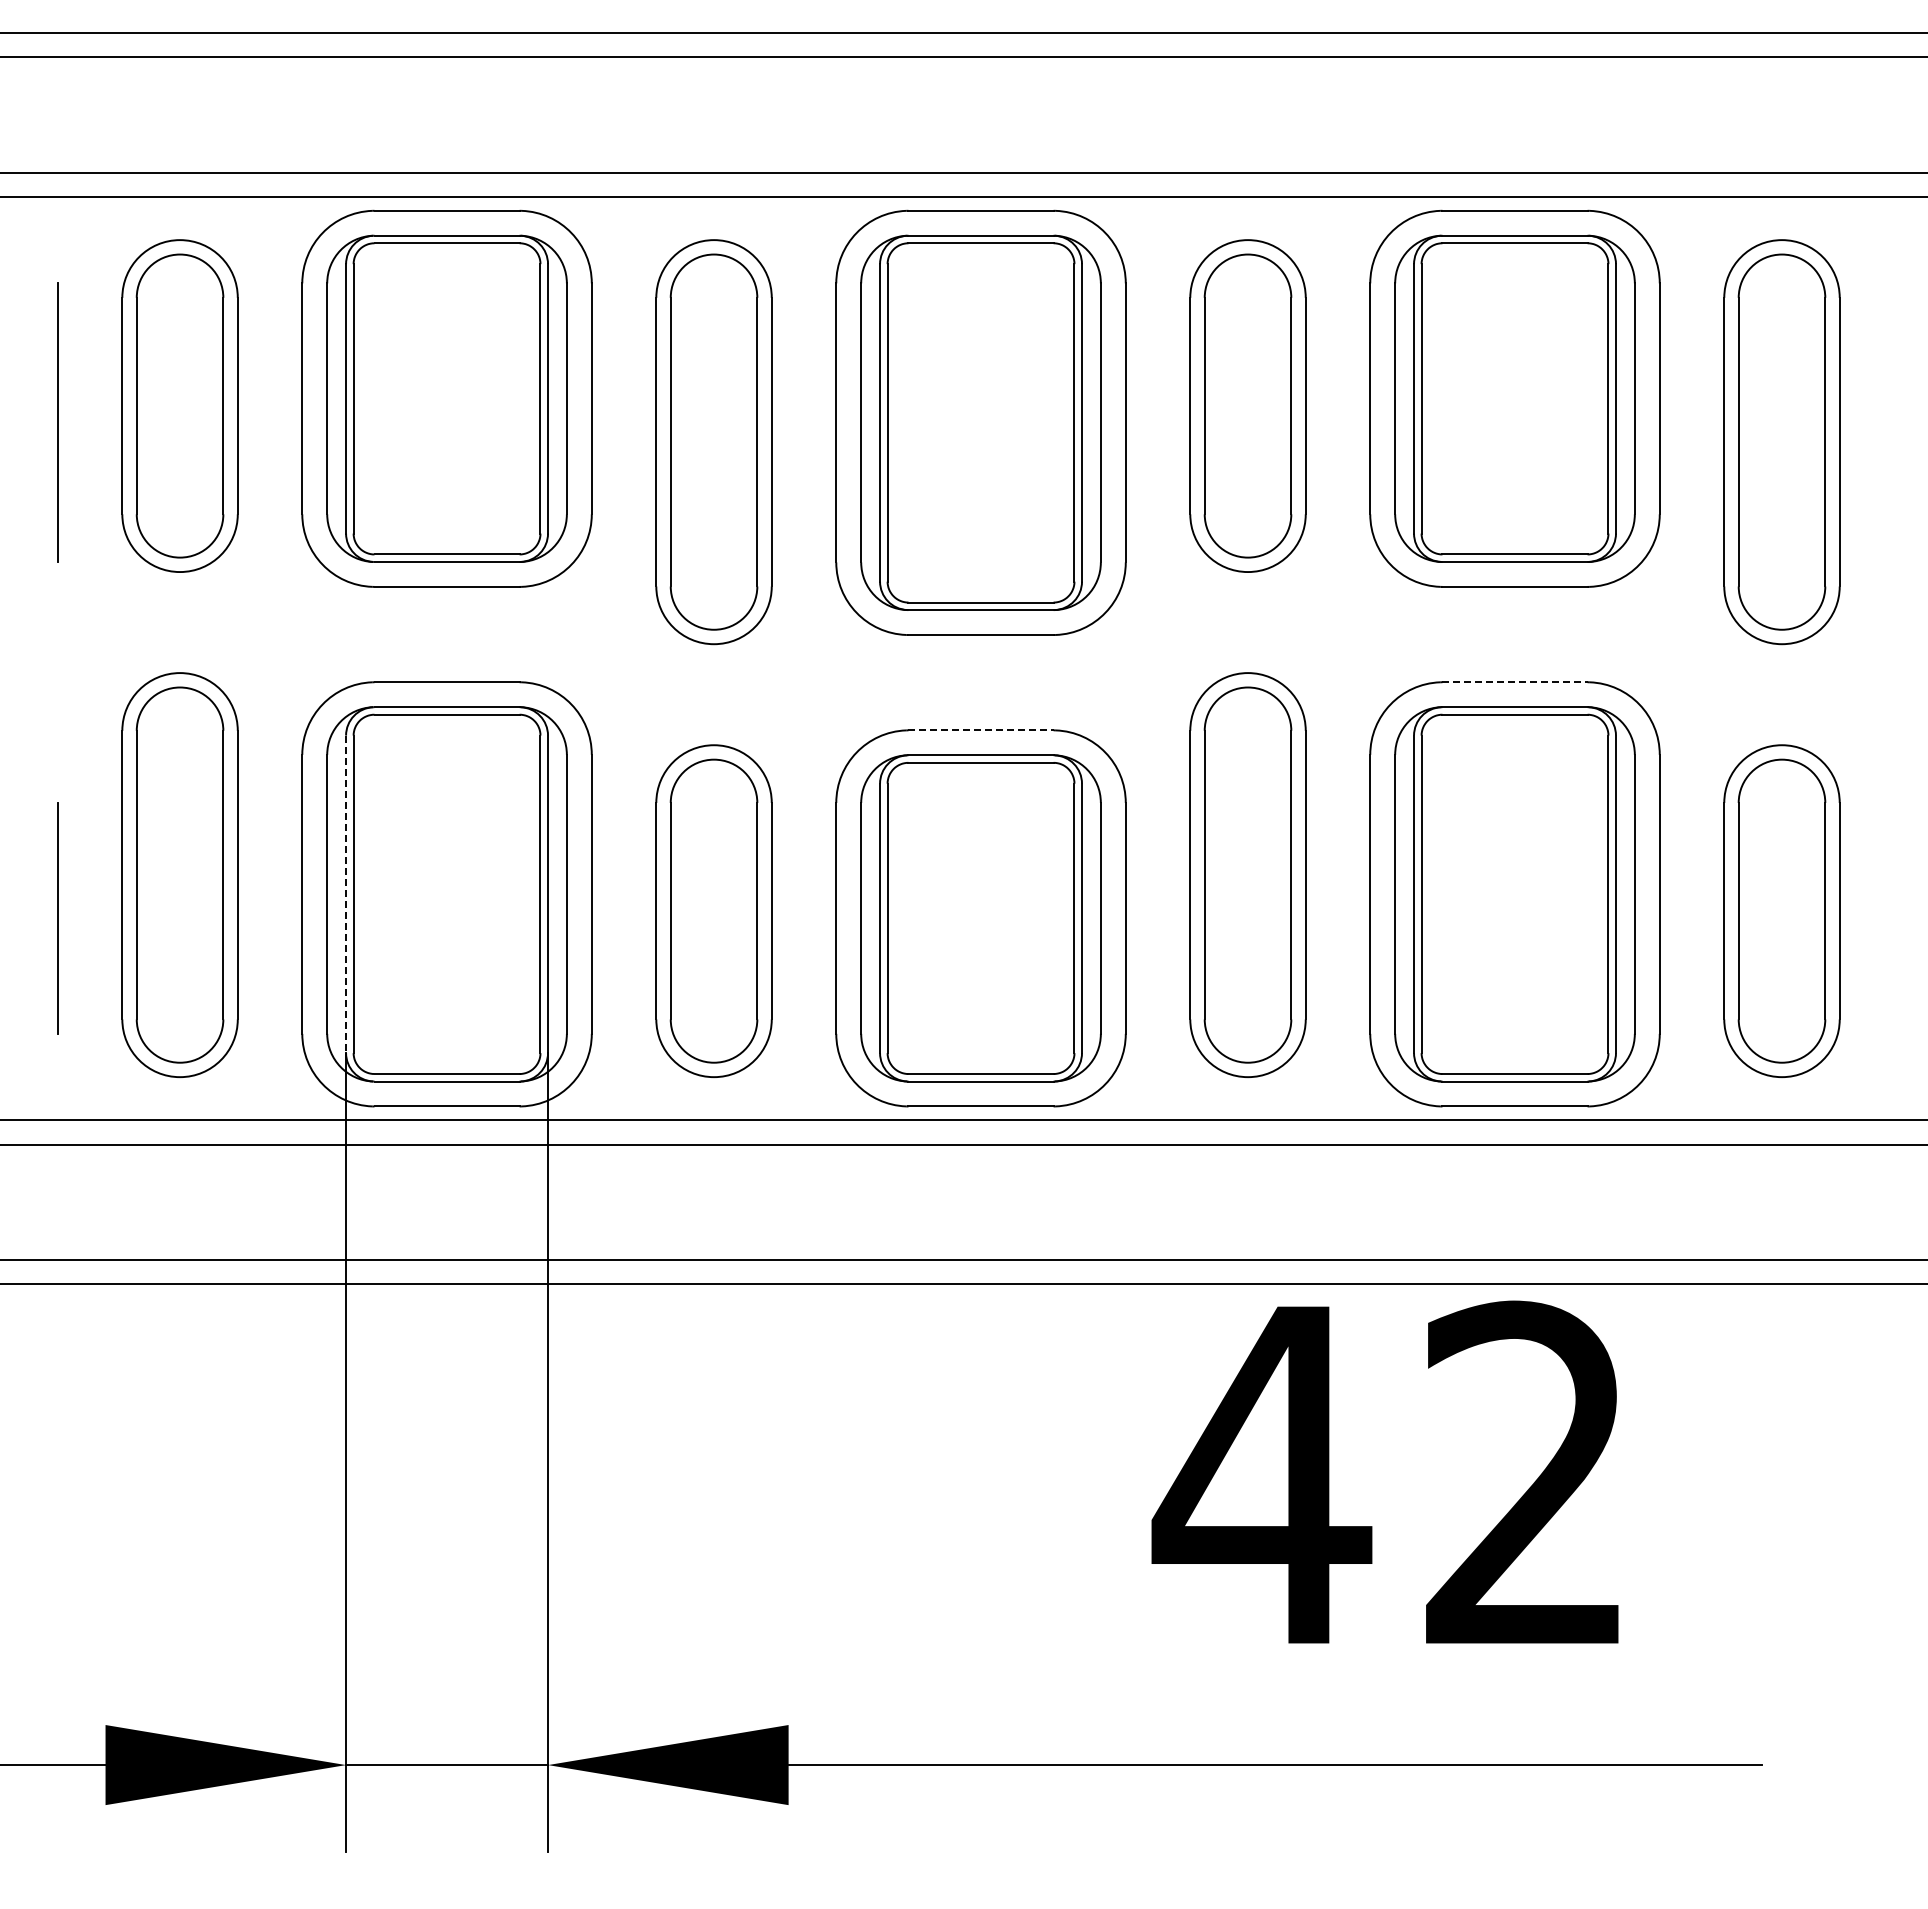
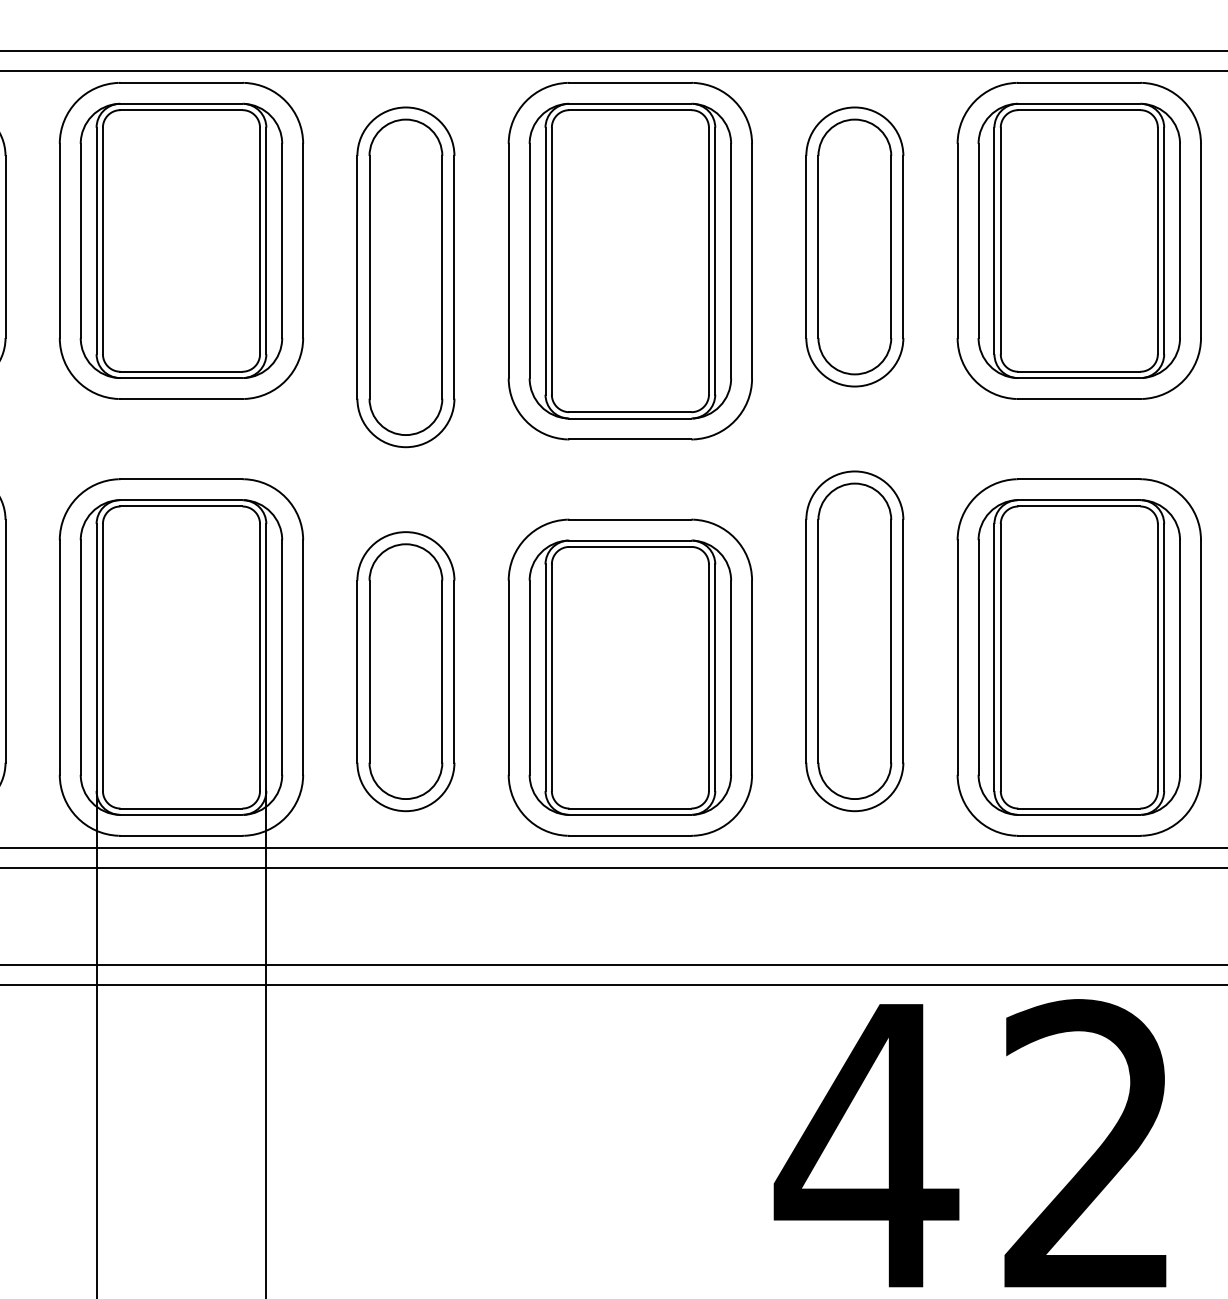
line: (1515, 682) -> (1079, 479), dashed -> solid
line: (981, 730) -> (630, 519), dashed -> solid
line: (346, 894) -> (96, 657), dashed -> solid

